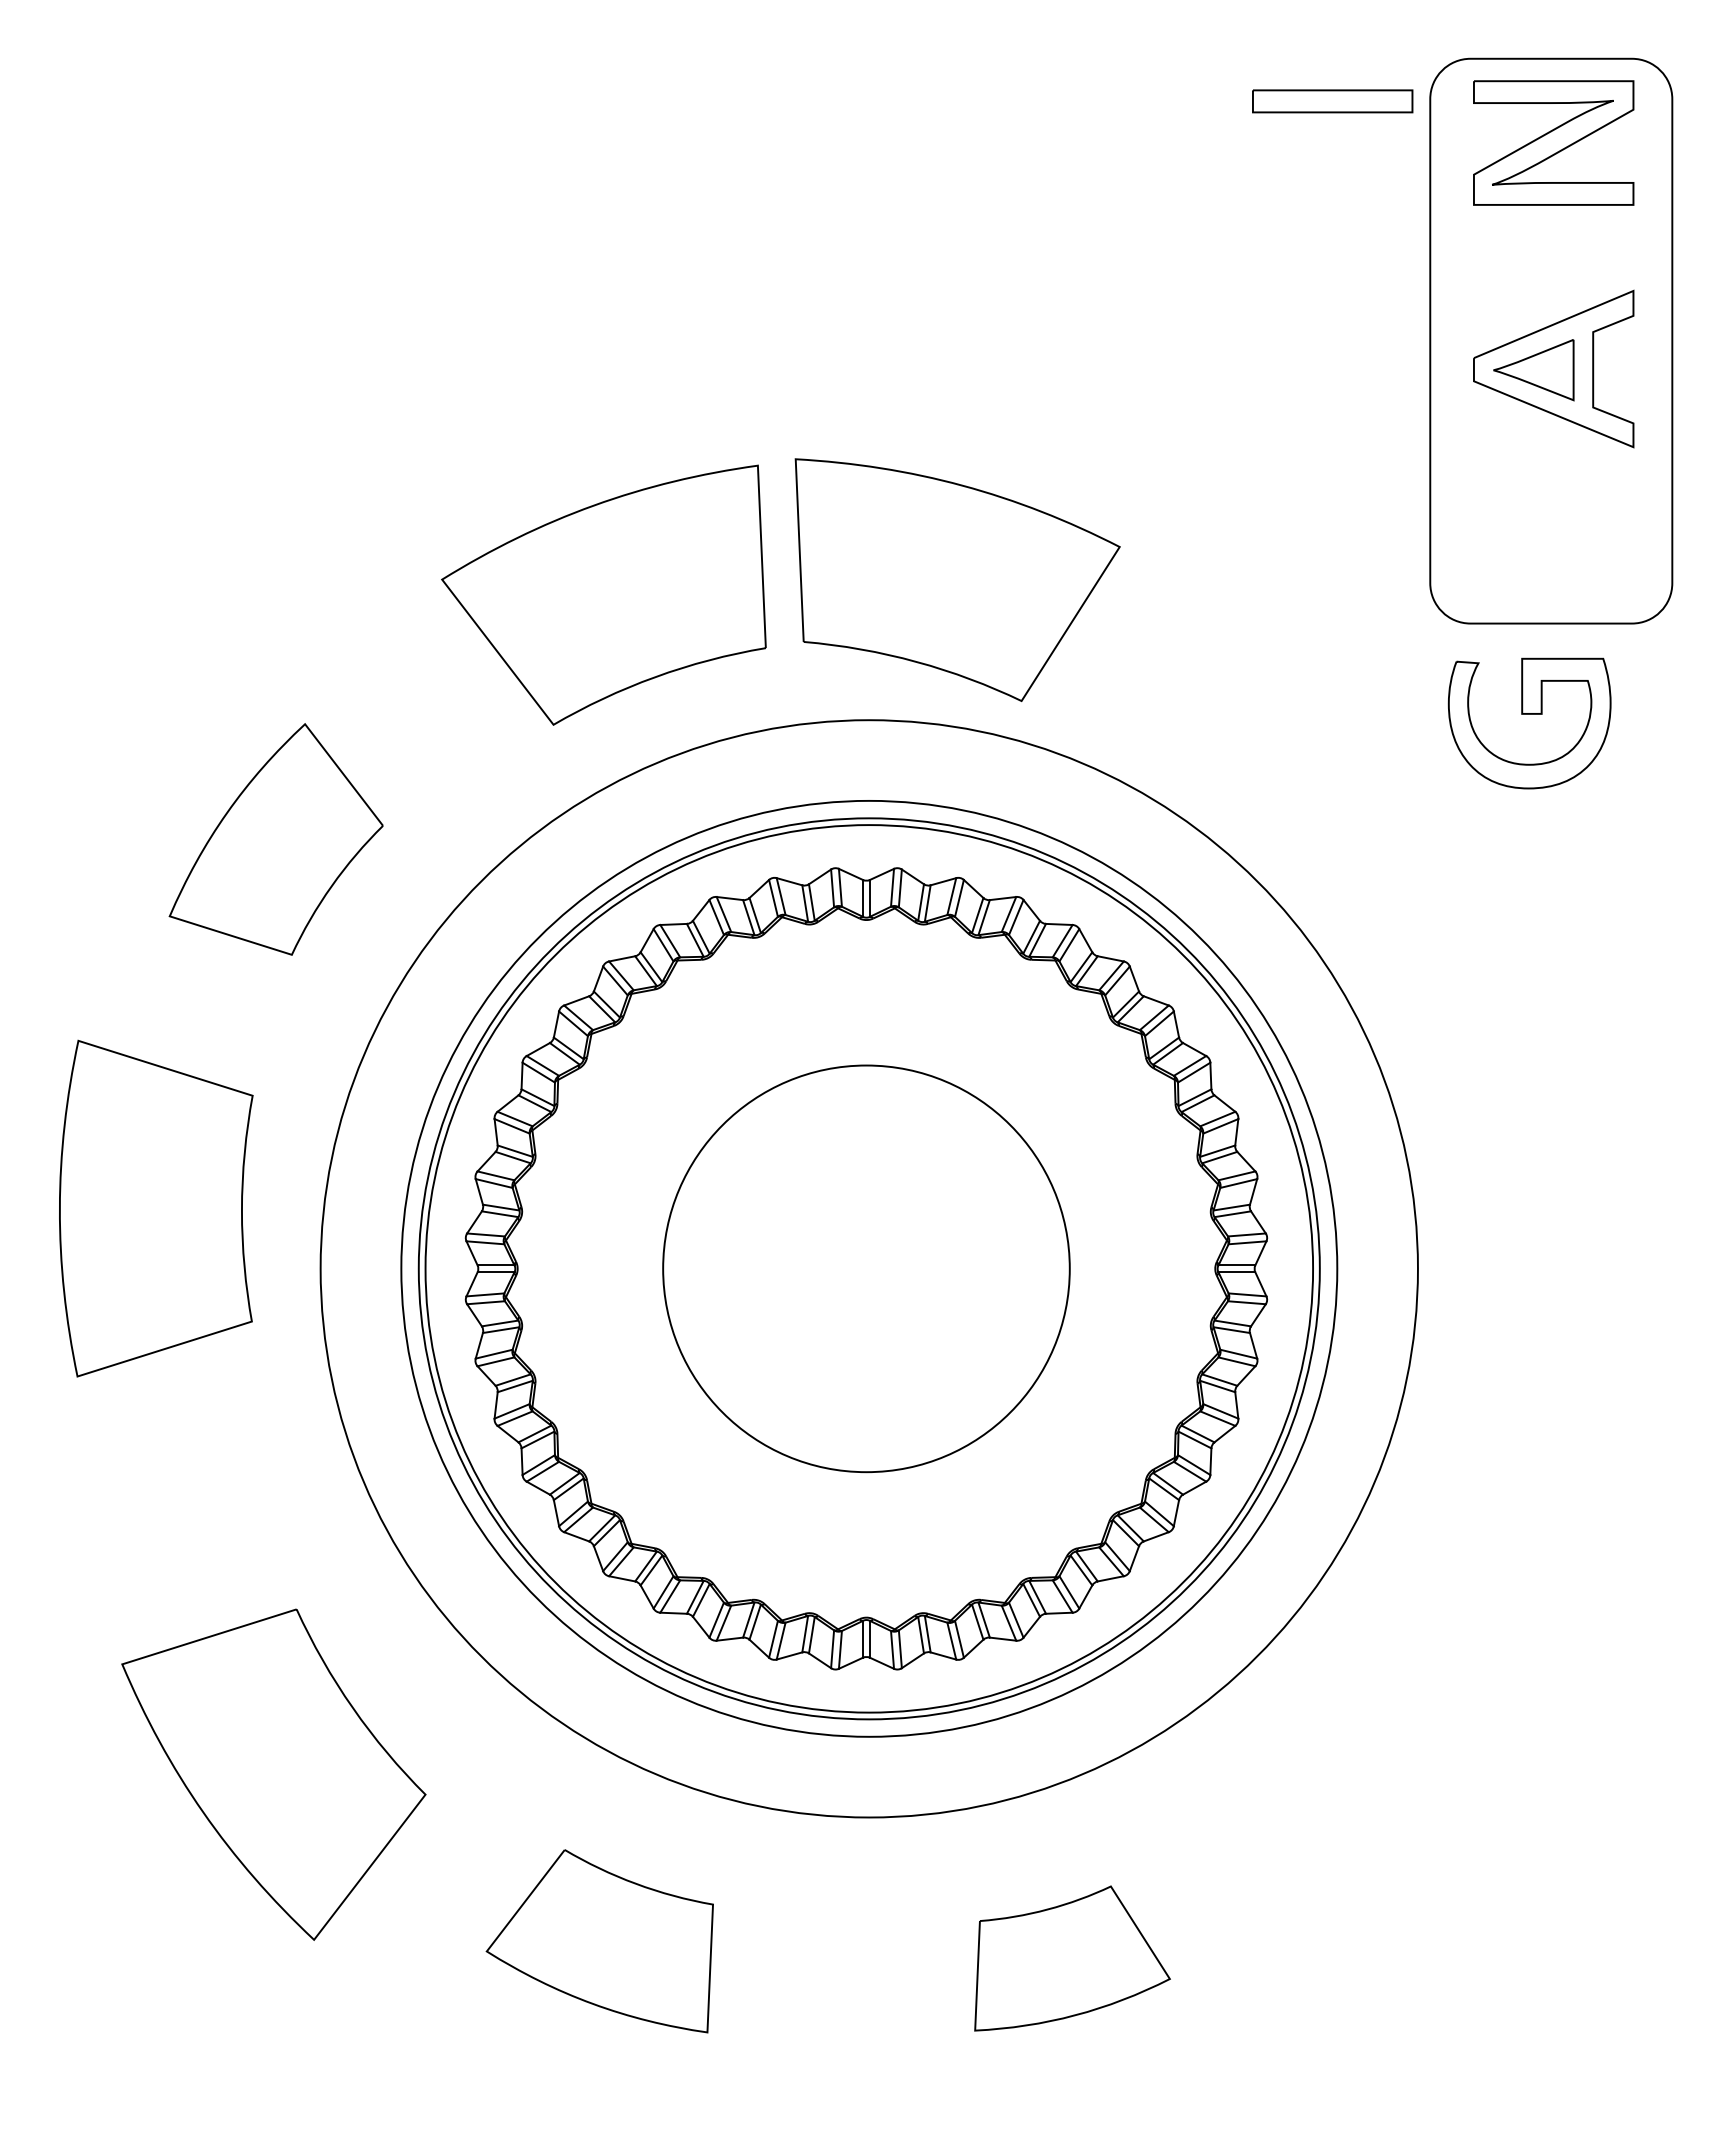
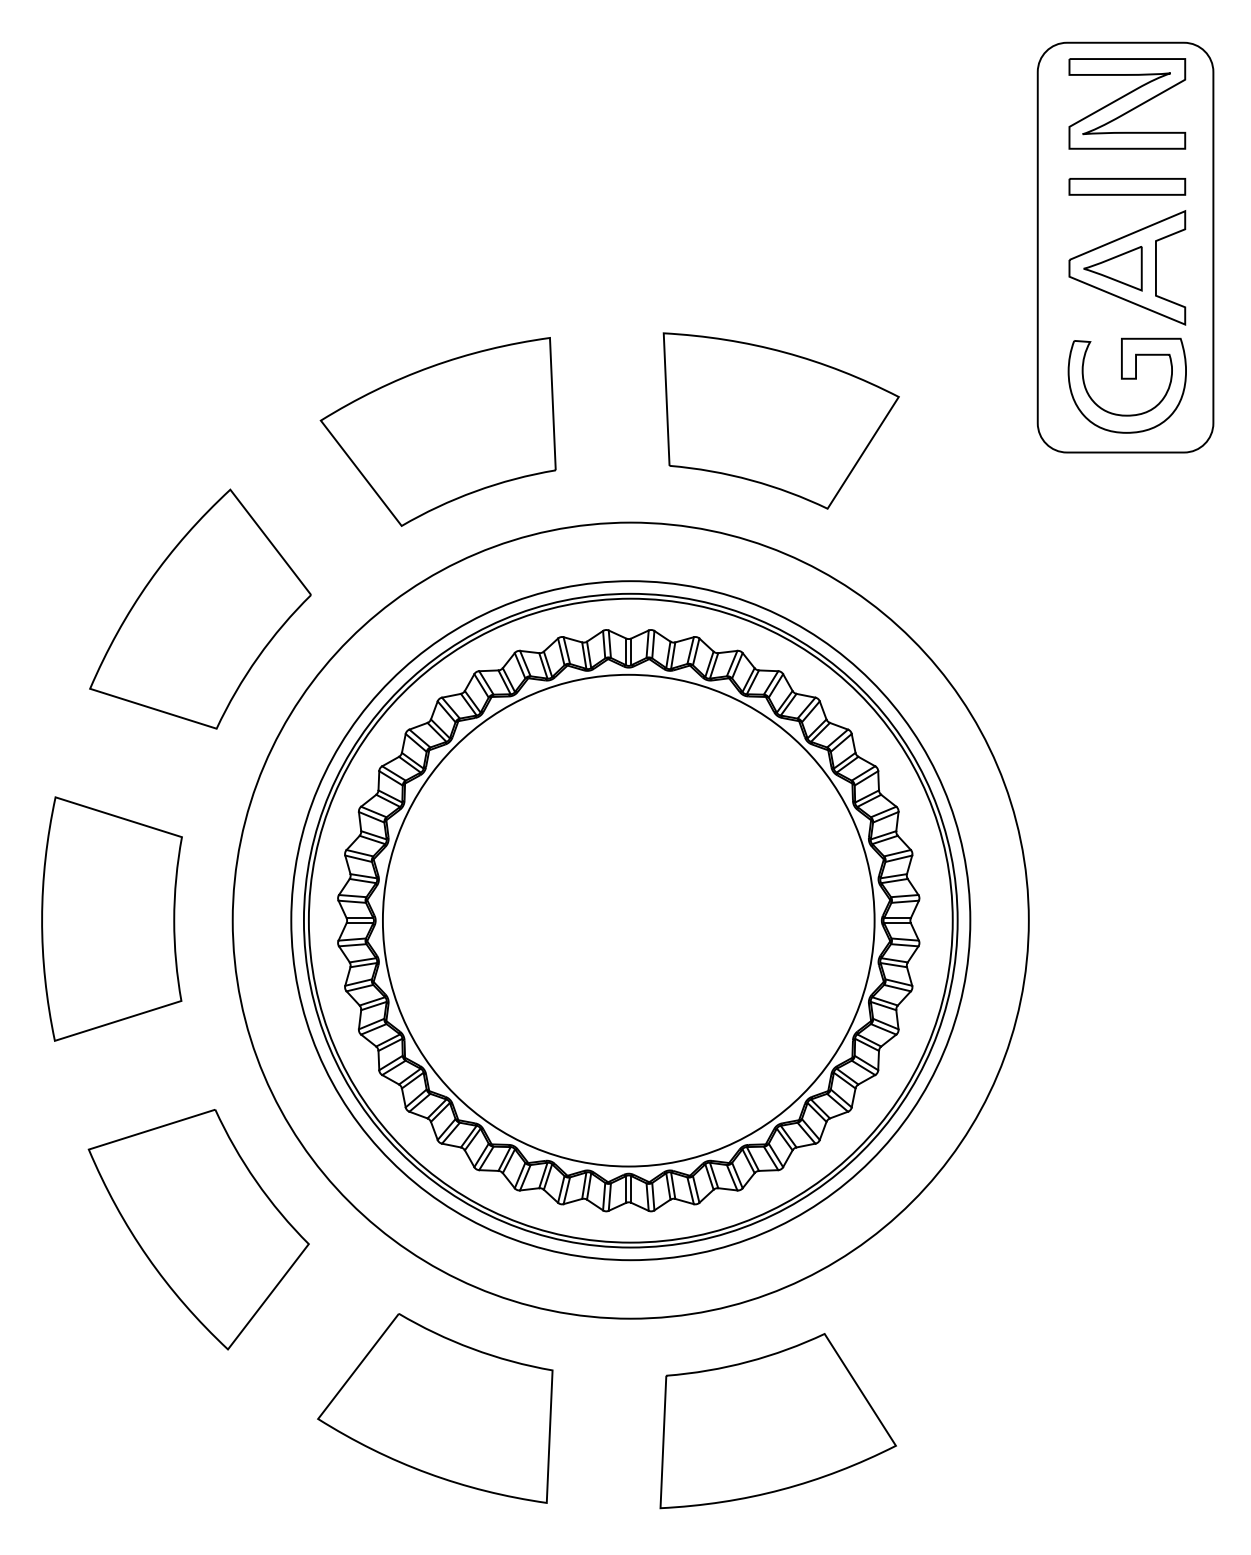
part: (1332, 101) -> (1127, 186), moved
part: (957, 579) -> (781, 420), moved
part: (1529, 714) -> (1127, 379), moved
part: (276, 839) -> (200, 609), size x1.43
part: (156, 1208) -> (112, 918), moved
circle: (866, 1268) -> (628, 920), size x1.67
part: (273, 1774) -> (198, 1229), moved
part: (599, 1941) -> (435, 1408), size x1.43
part: (1072, 1958) -> (778, 1421), size x1.67

